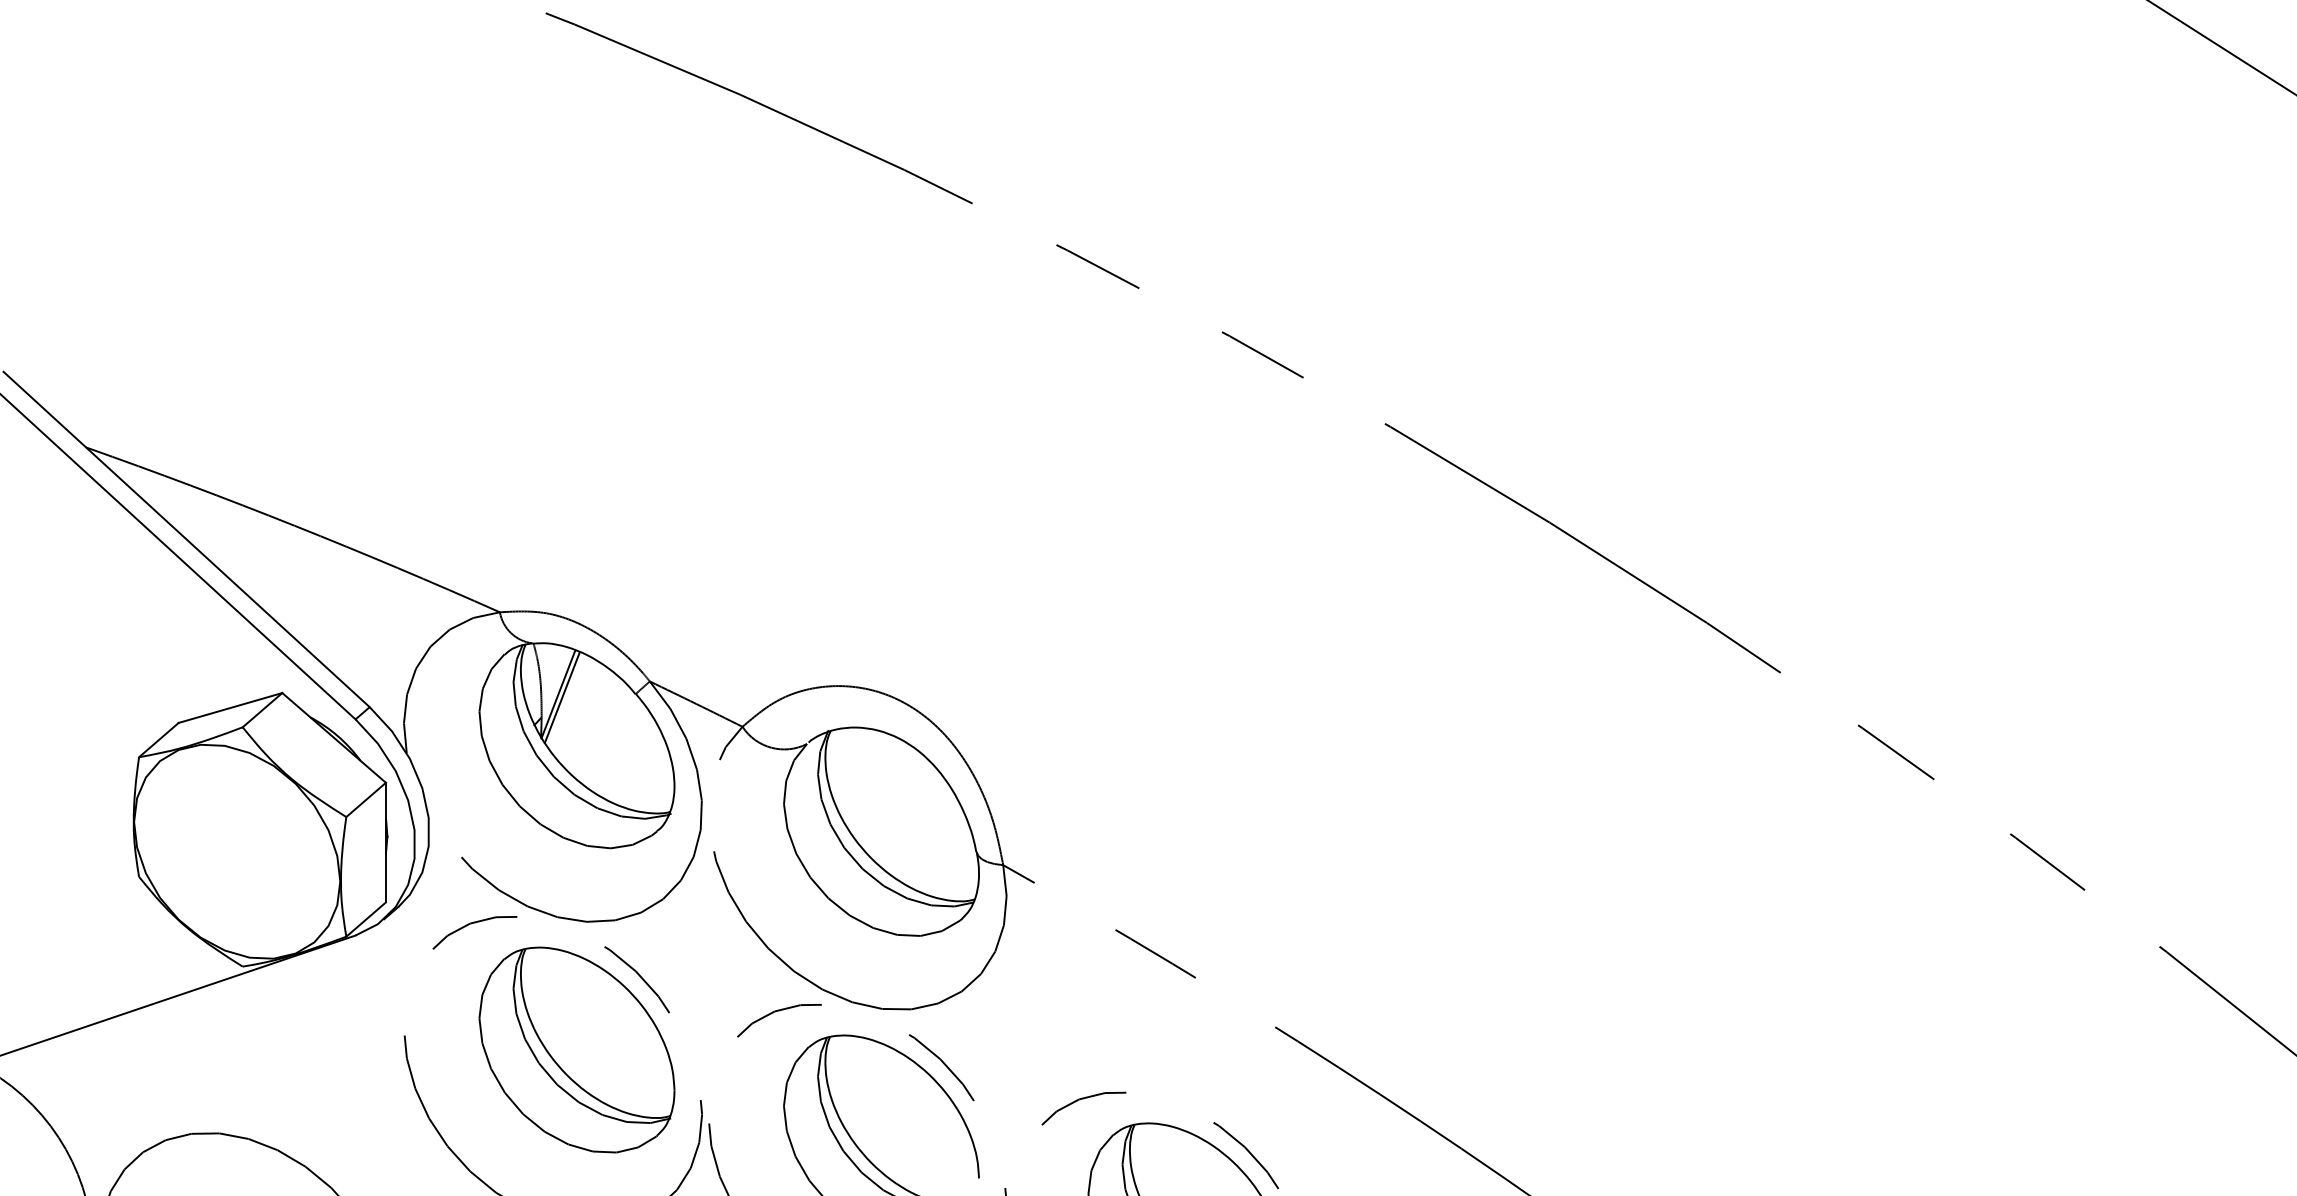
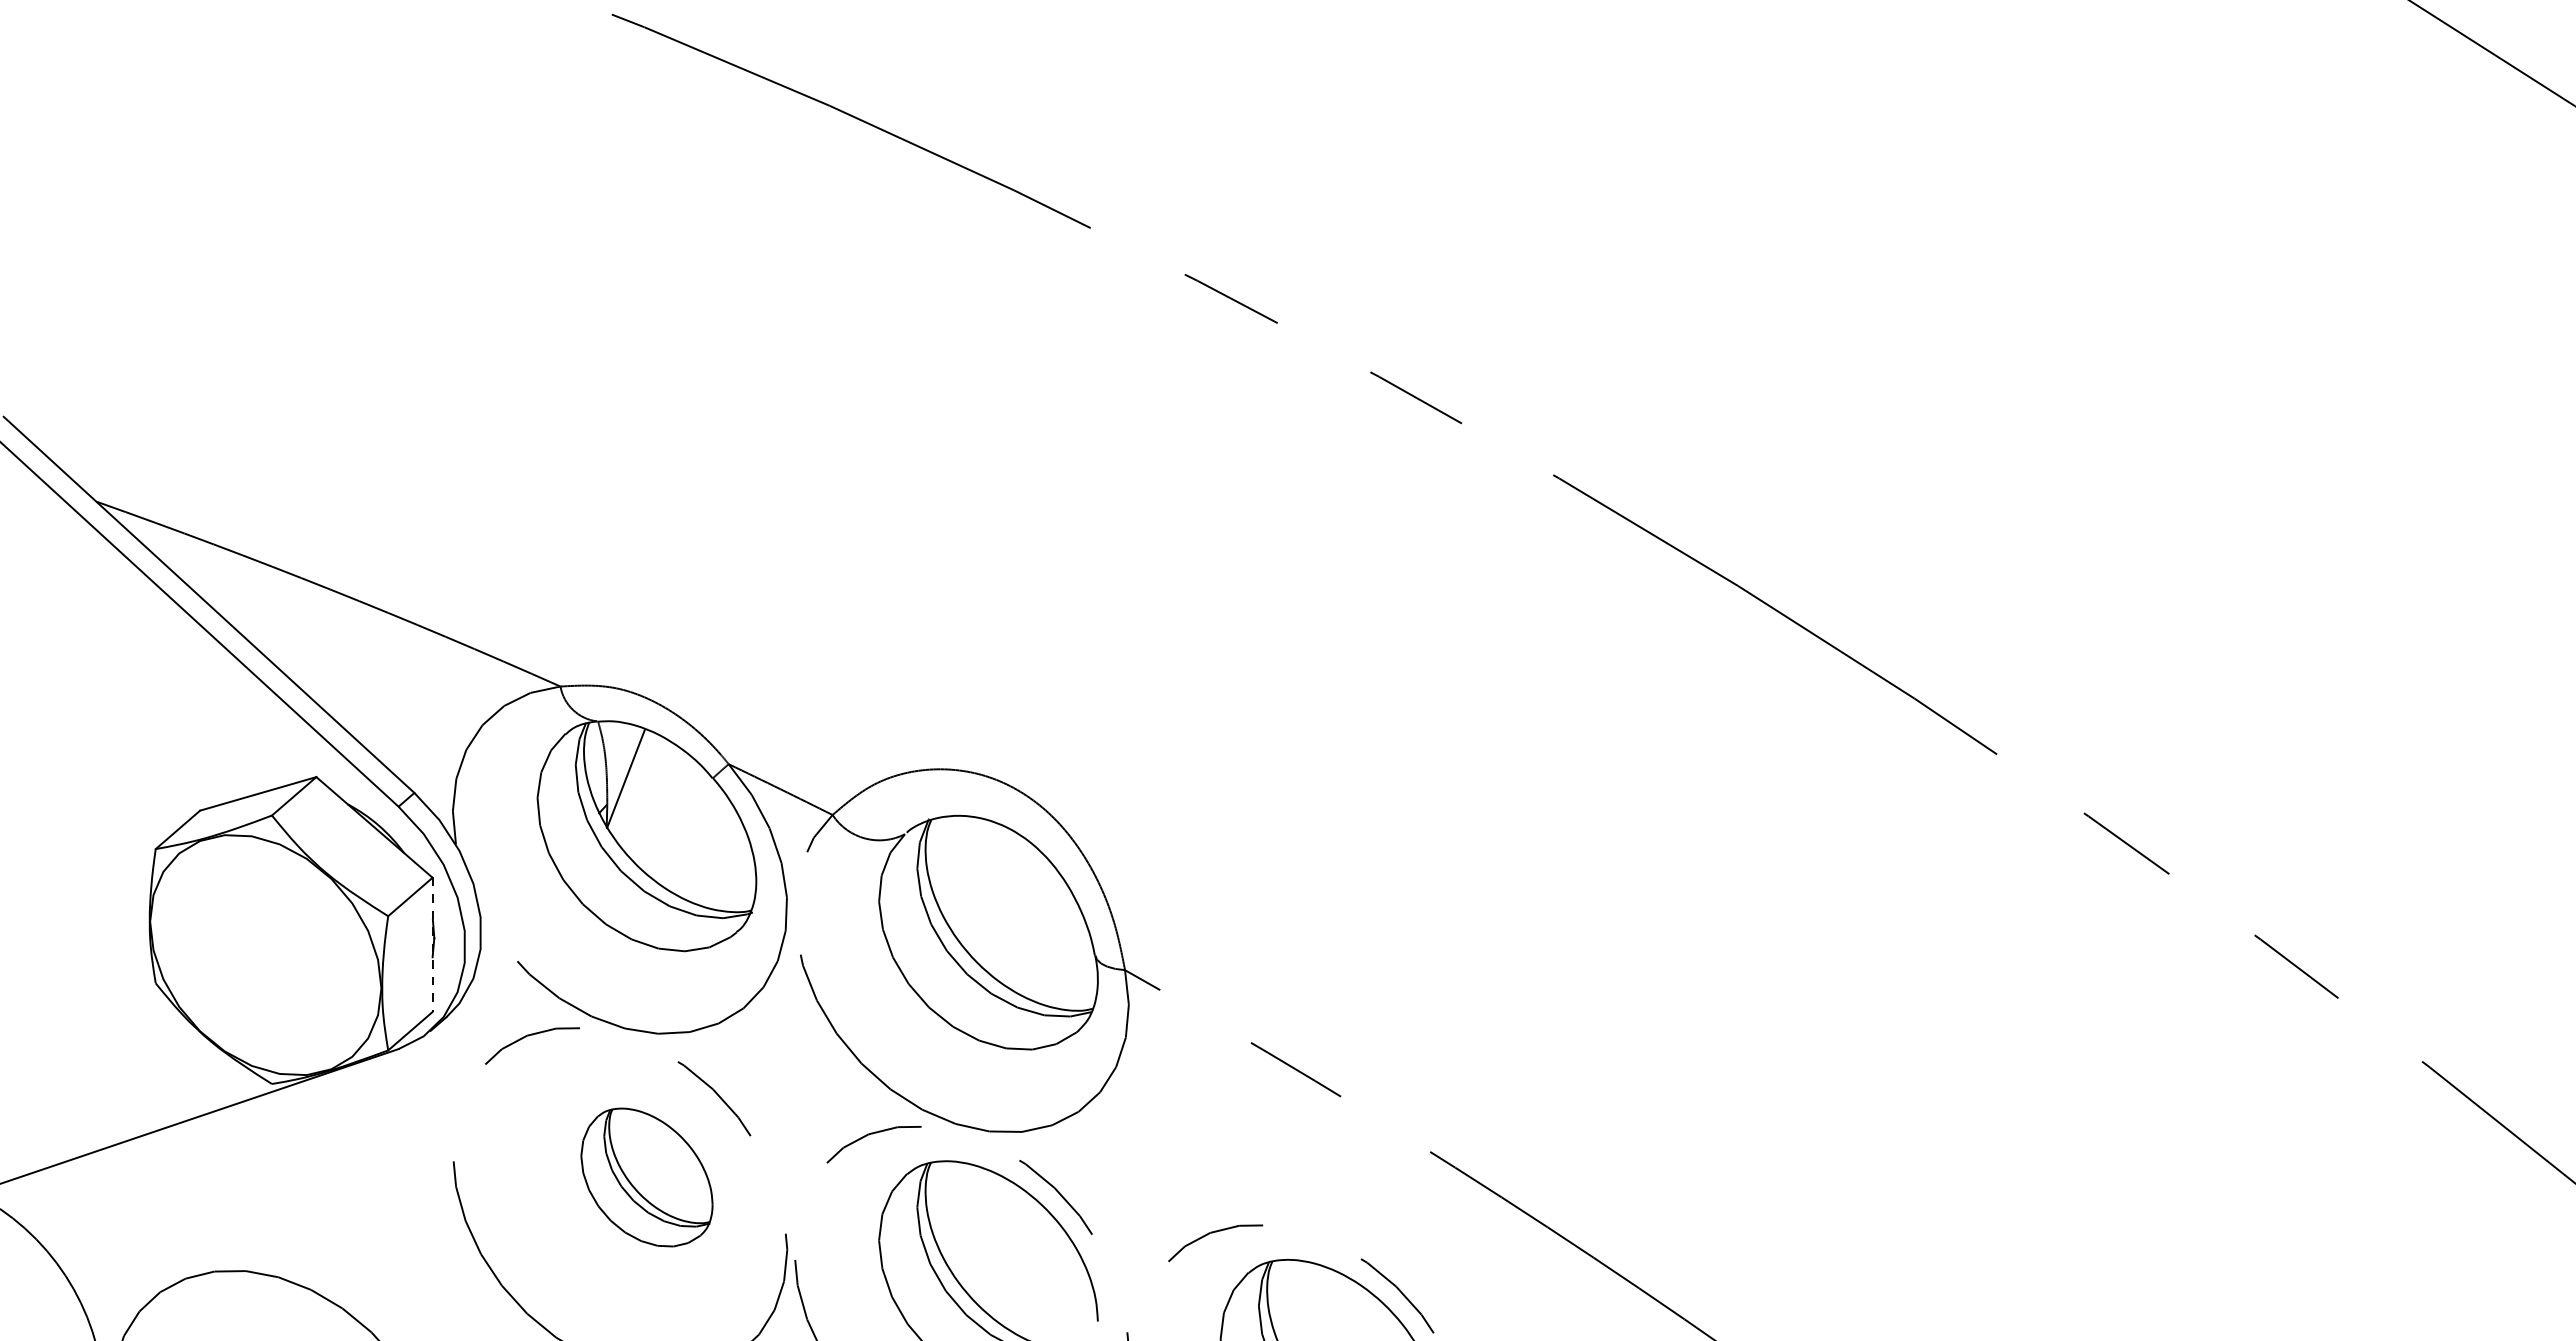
line: (562, 696) -> (630, 781), removed
line: (385, 843) -> (432, 945), solid -> dashed
part: (576, 1049) -> (646, 1177), size x0.6

